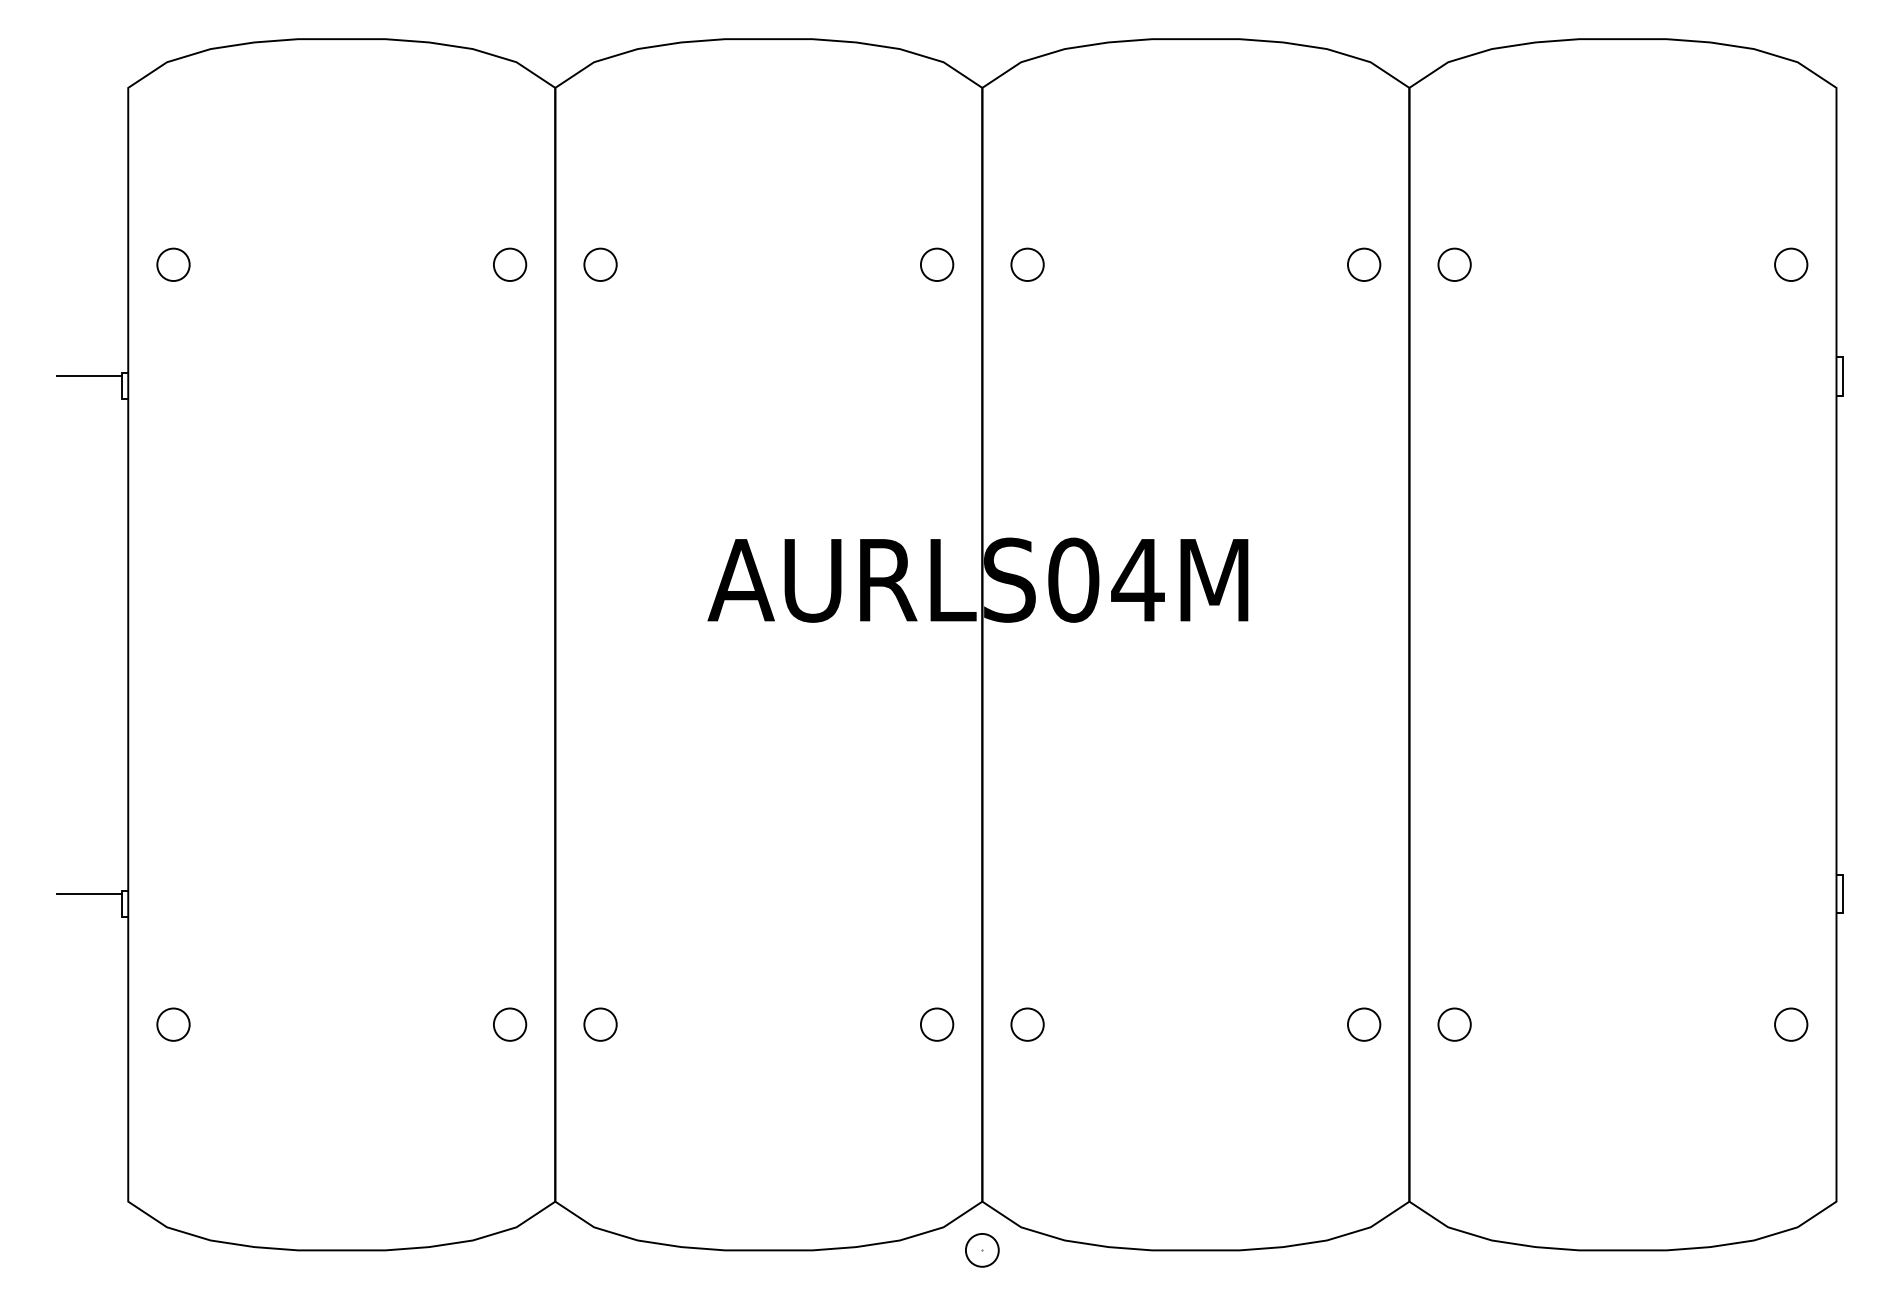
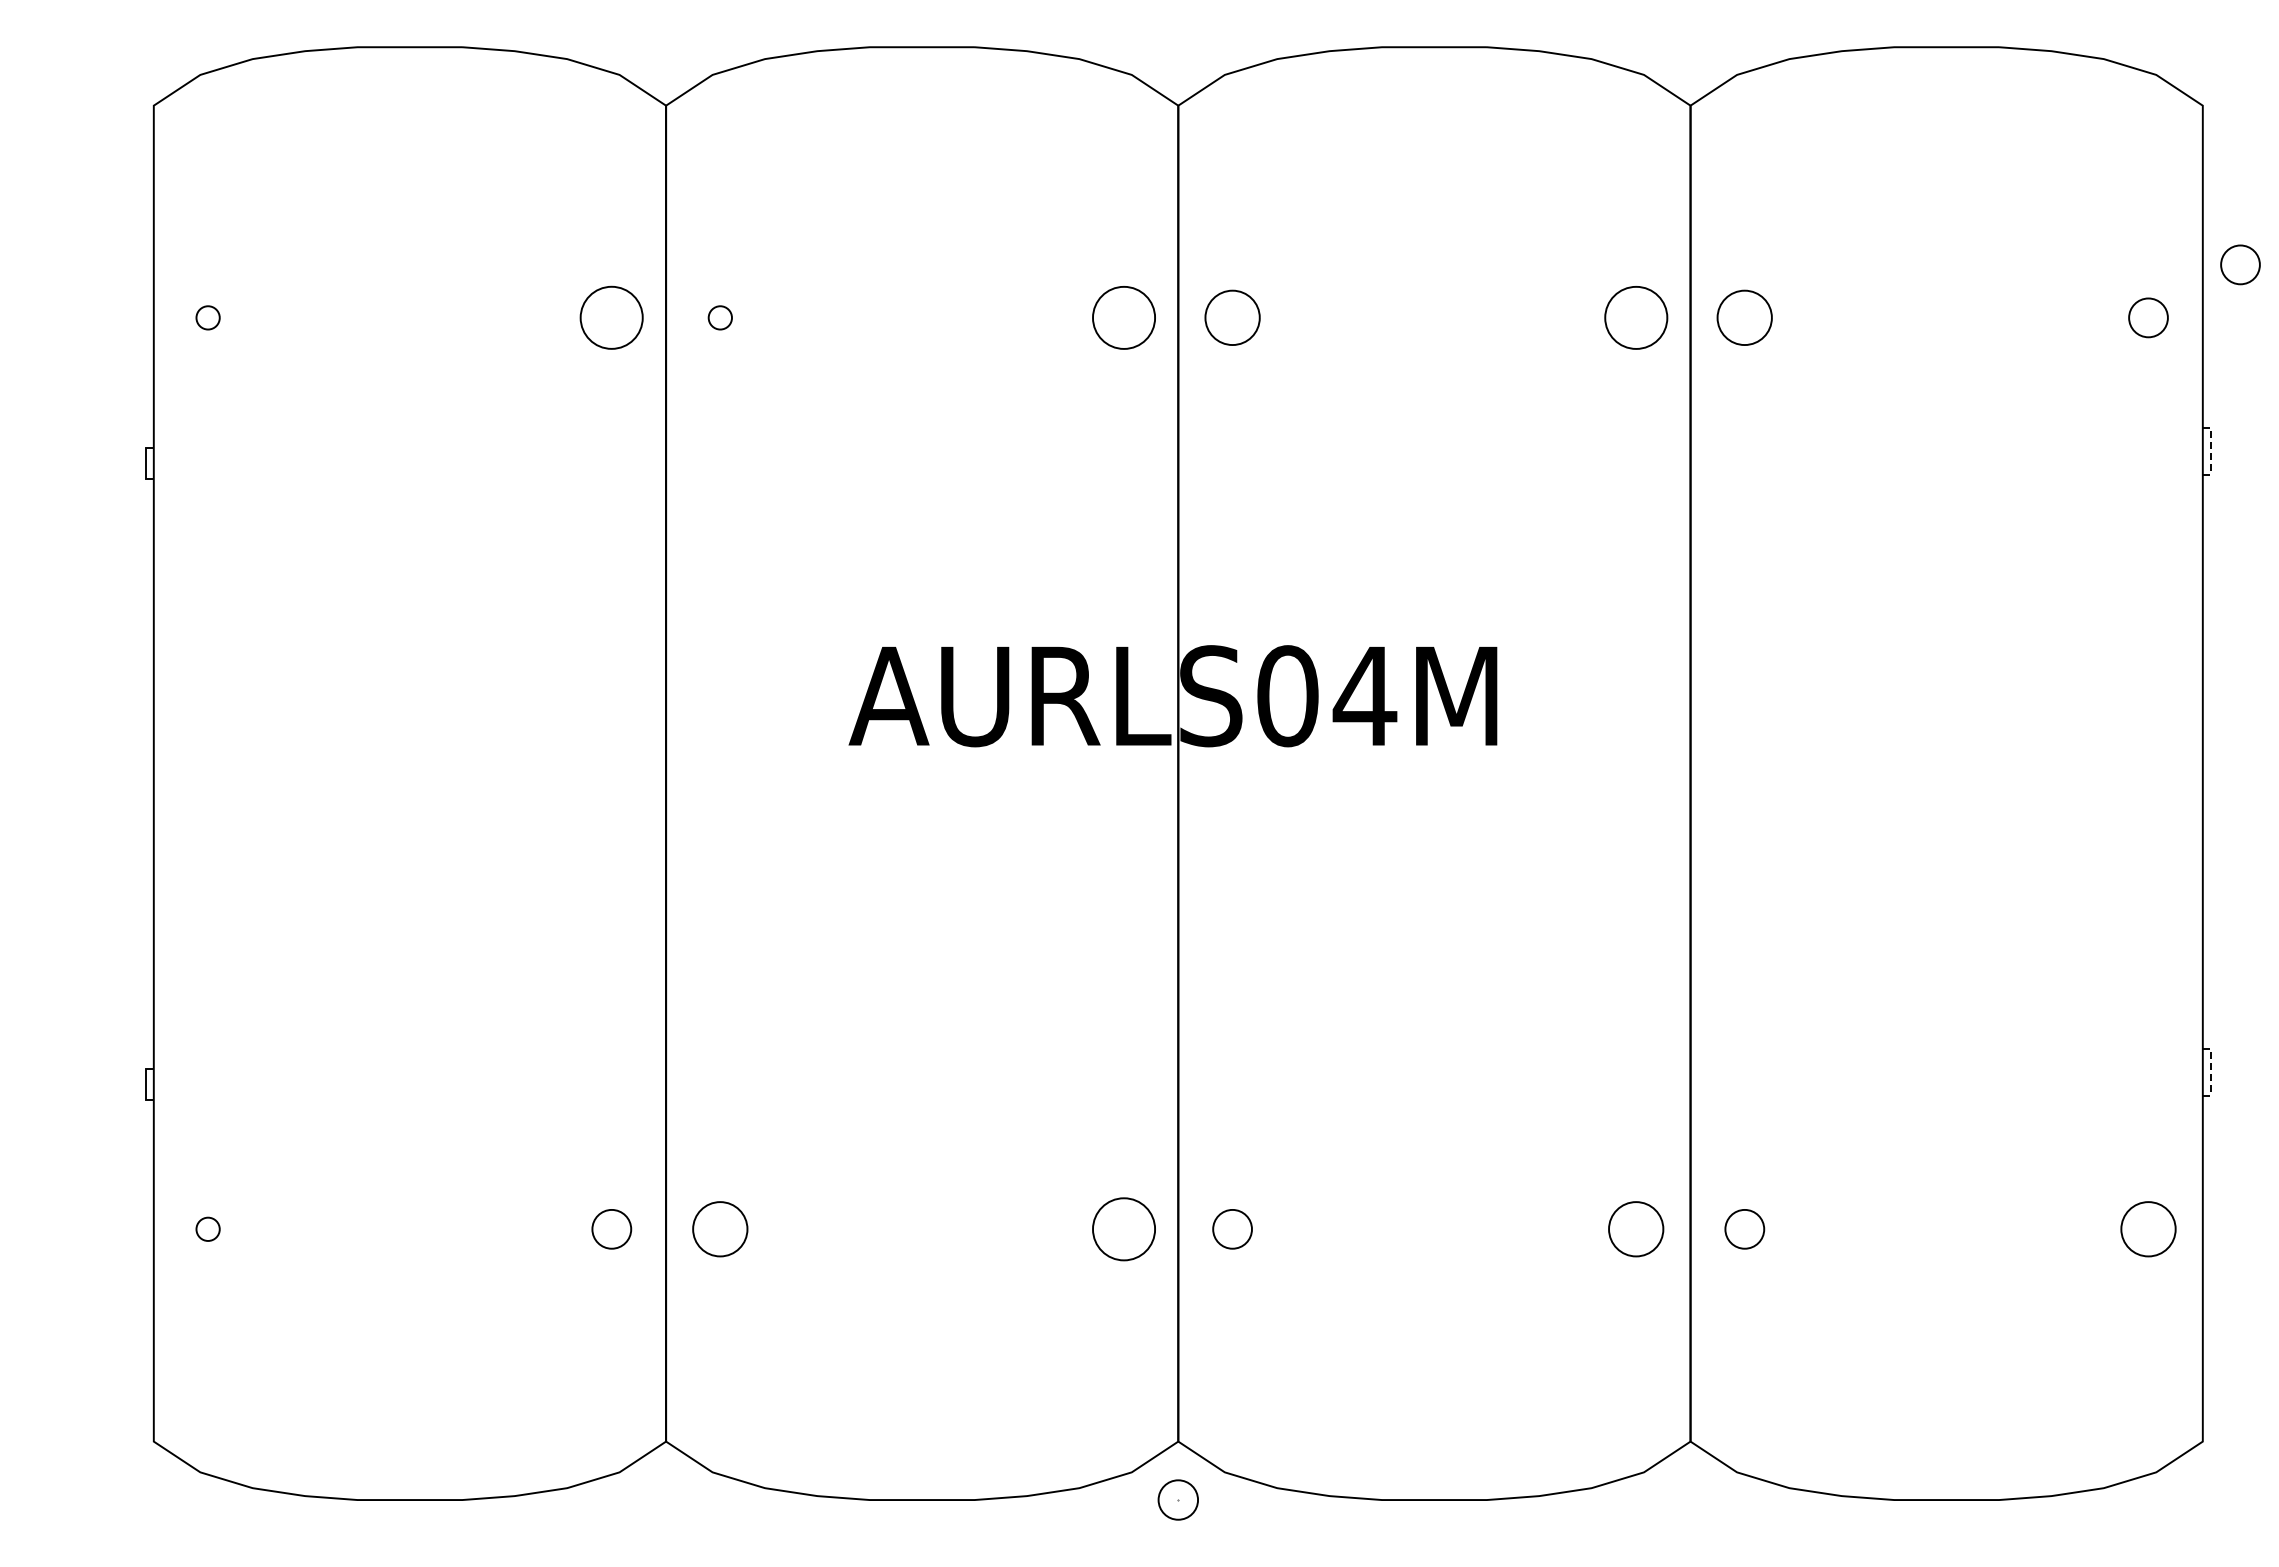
circle: (1867, 220) -> (2240, 264), added
circle: (172, 264) -> (207, 317), size x0.6
circle: (509, 264) -> (611, 317), size x1.6
circle: (599, 264) -> (719, 317), size x0.6
circle: (936, 264) -> (1123, 317), size x1.6
circle: (1027, 264) -> (1232, 317), size x1.4
circle: (1363, 264) -> (1635, 317), size x1.6
circle: (1454, 264) -> (1744, 317), size x1.4
line: (89, 376) -> (107, 451), removed
line: (1842, 376) -> (2210, 451), solid -> dashed
line: (89, 893) -> (107, 1072), removed
line: (1842, 894) -> (2210, 1073), solid -> dashed
circle: (172, 1023) -> (207, 1228), size x0.6
circle: (936, 1023) -> (1123, 1228), size x1.6
circle: (600, 1024) -> (720, 1229), size x1.4
circle: (1364, 1024) -> (1636, 1229), size x1.4
circle: (1791, 1024) -> (2148, 1229), size x1.4

